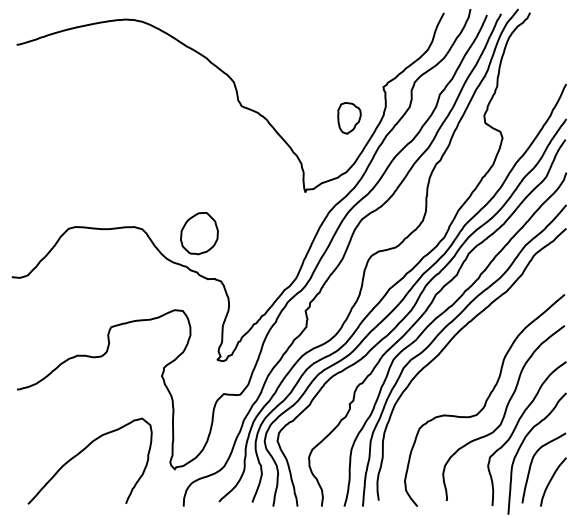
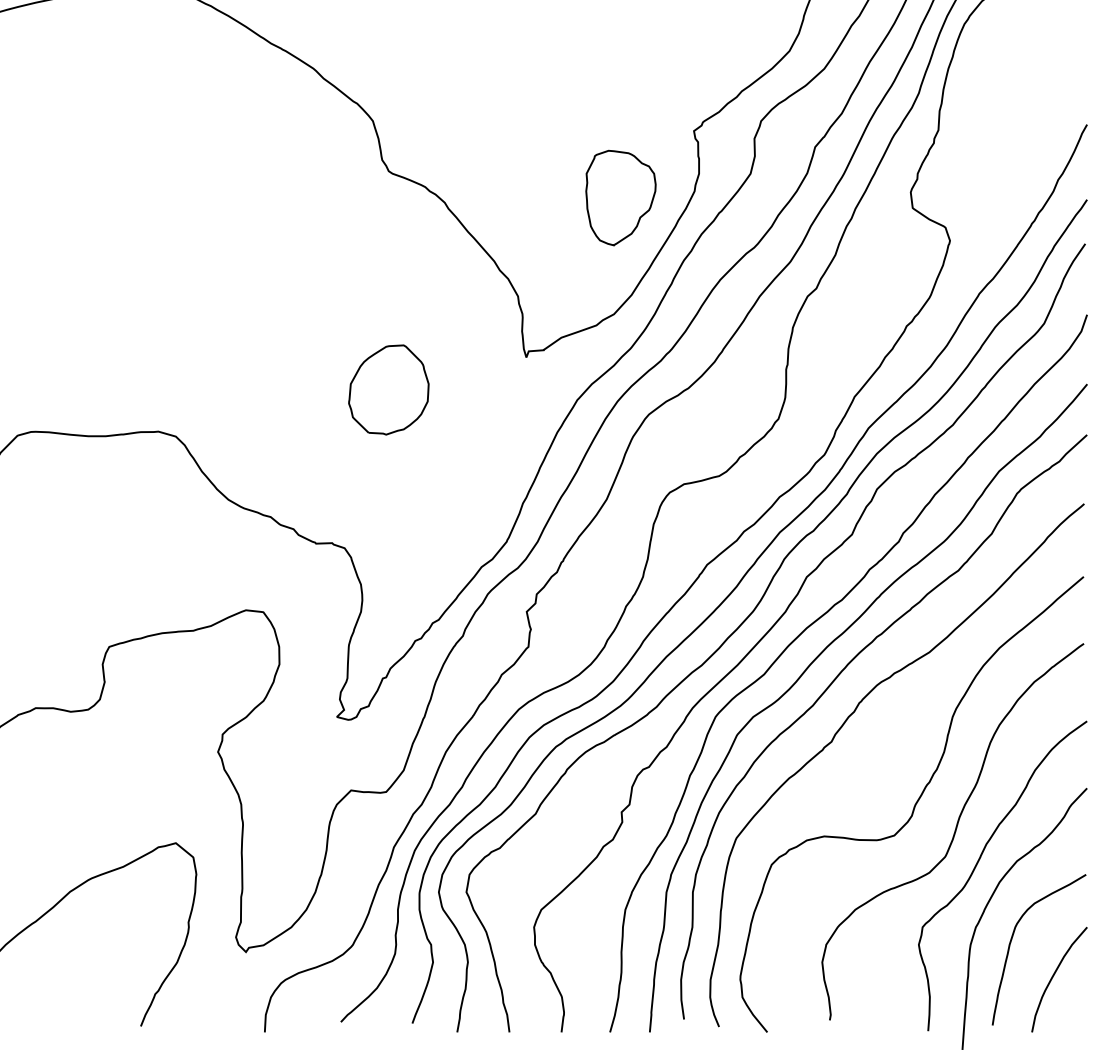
part: (349, 118) -> (621, 198), size x1.43
part: (199, 233) -> (389, 389), moved
curve: (453, 364) -> (844, 727), added

